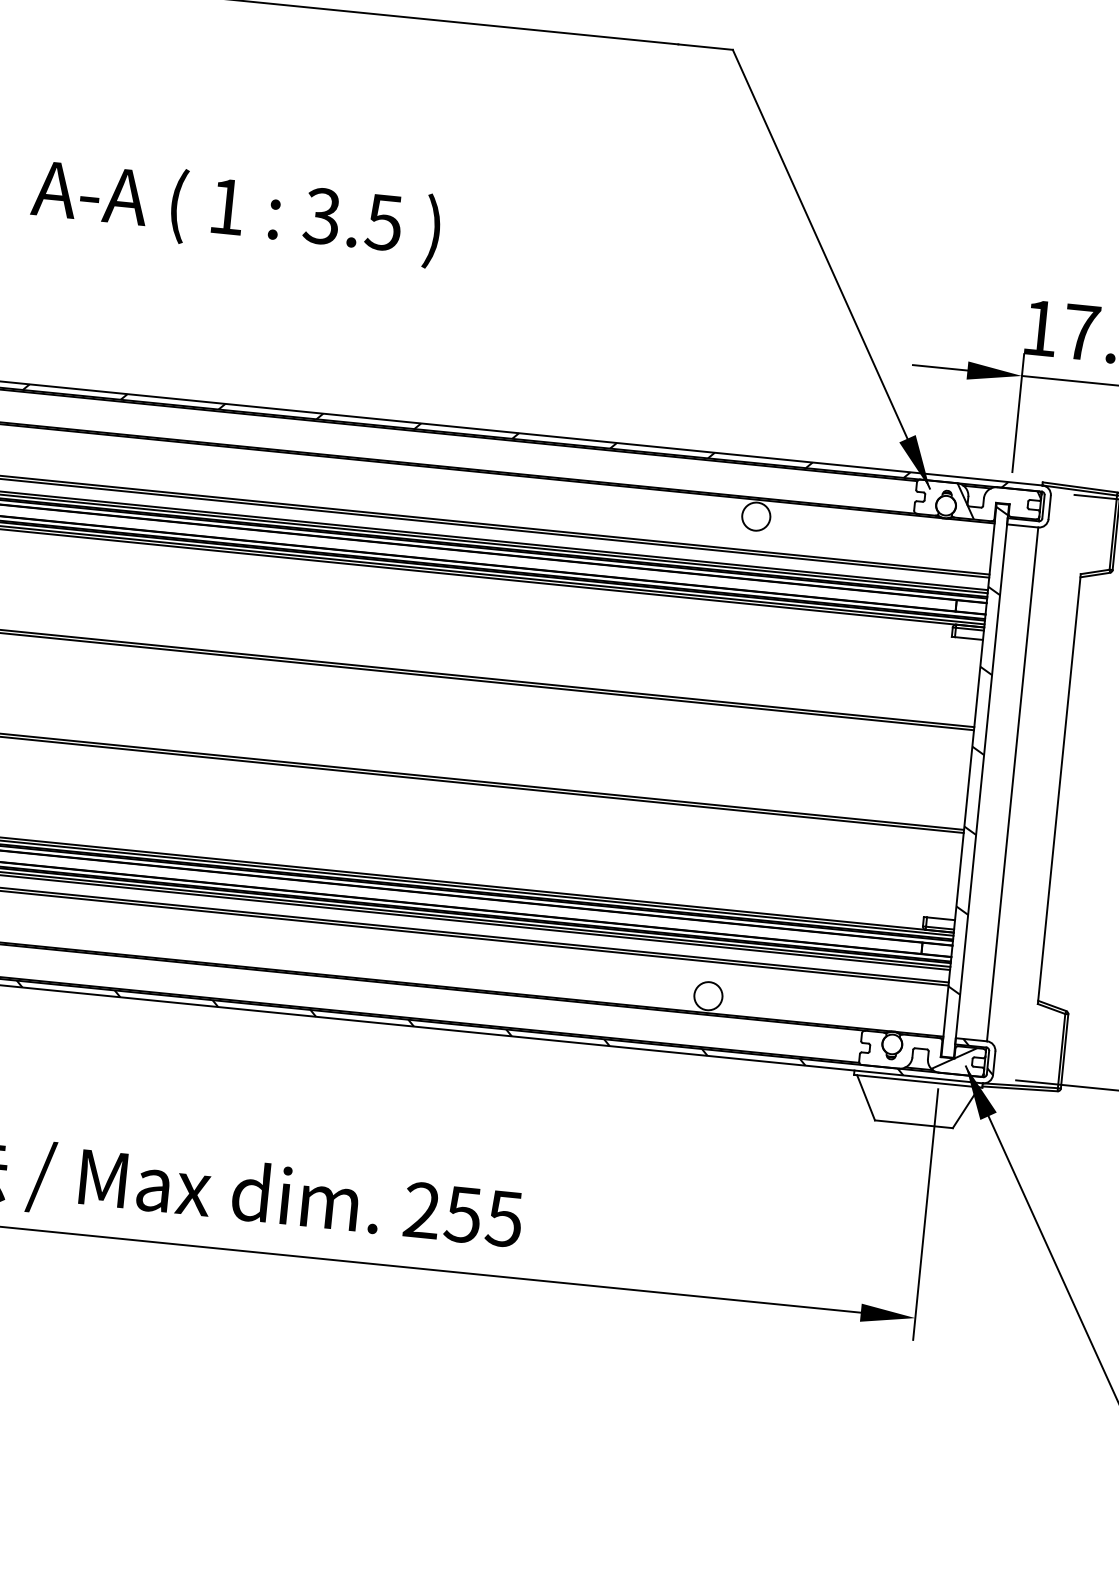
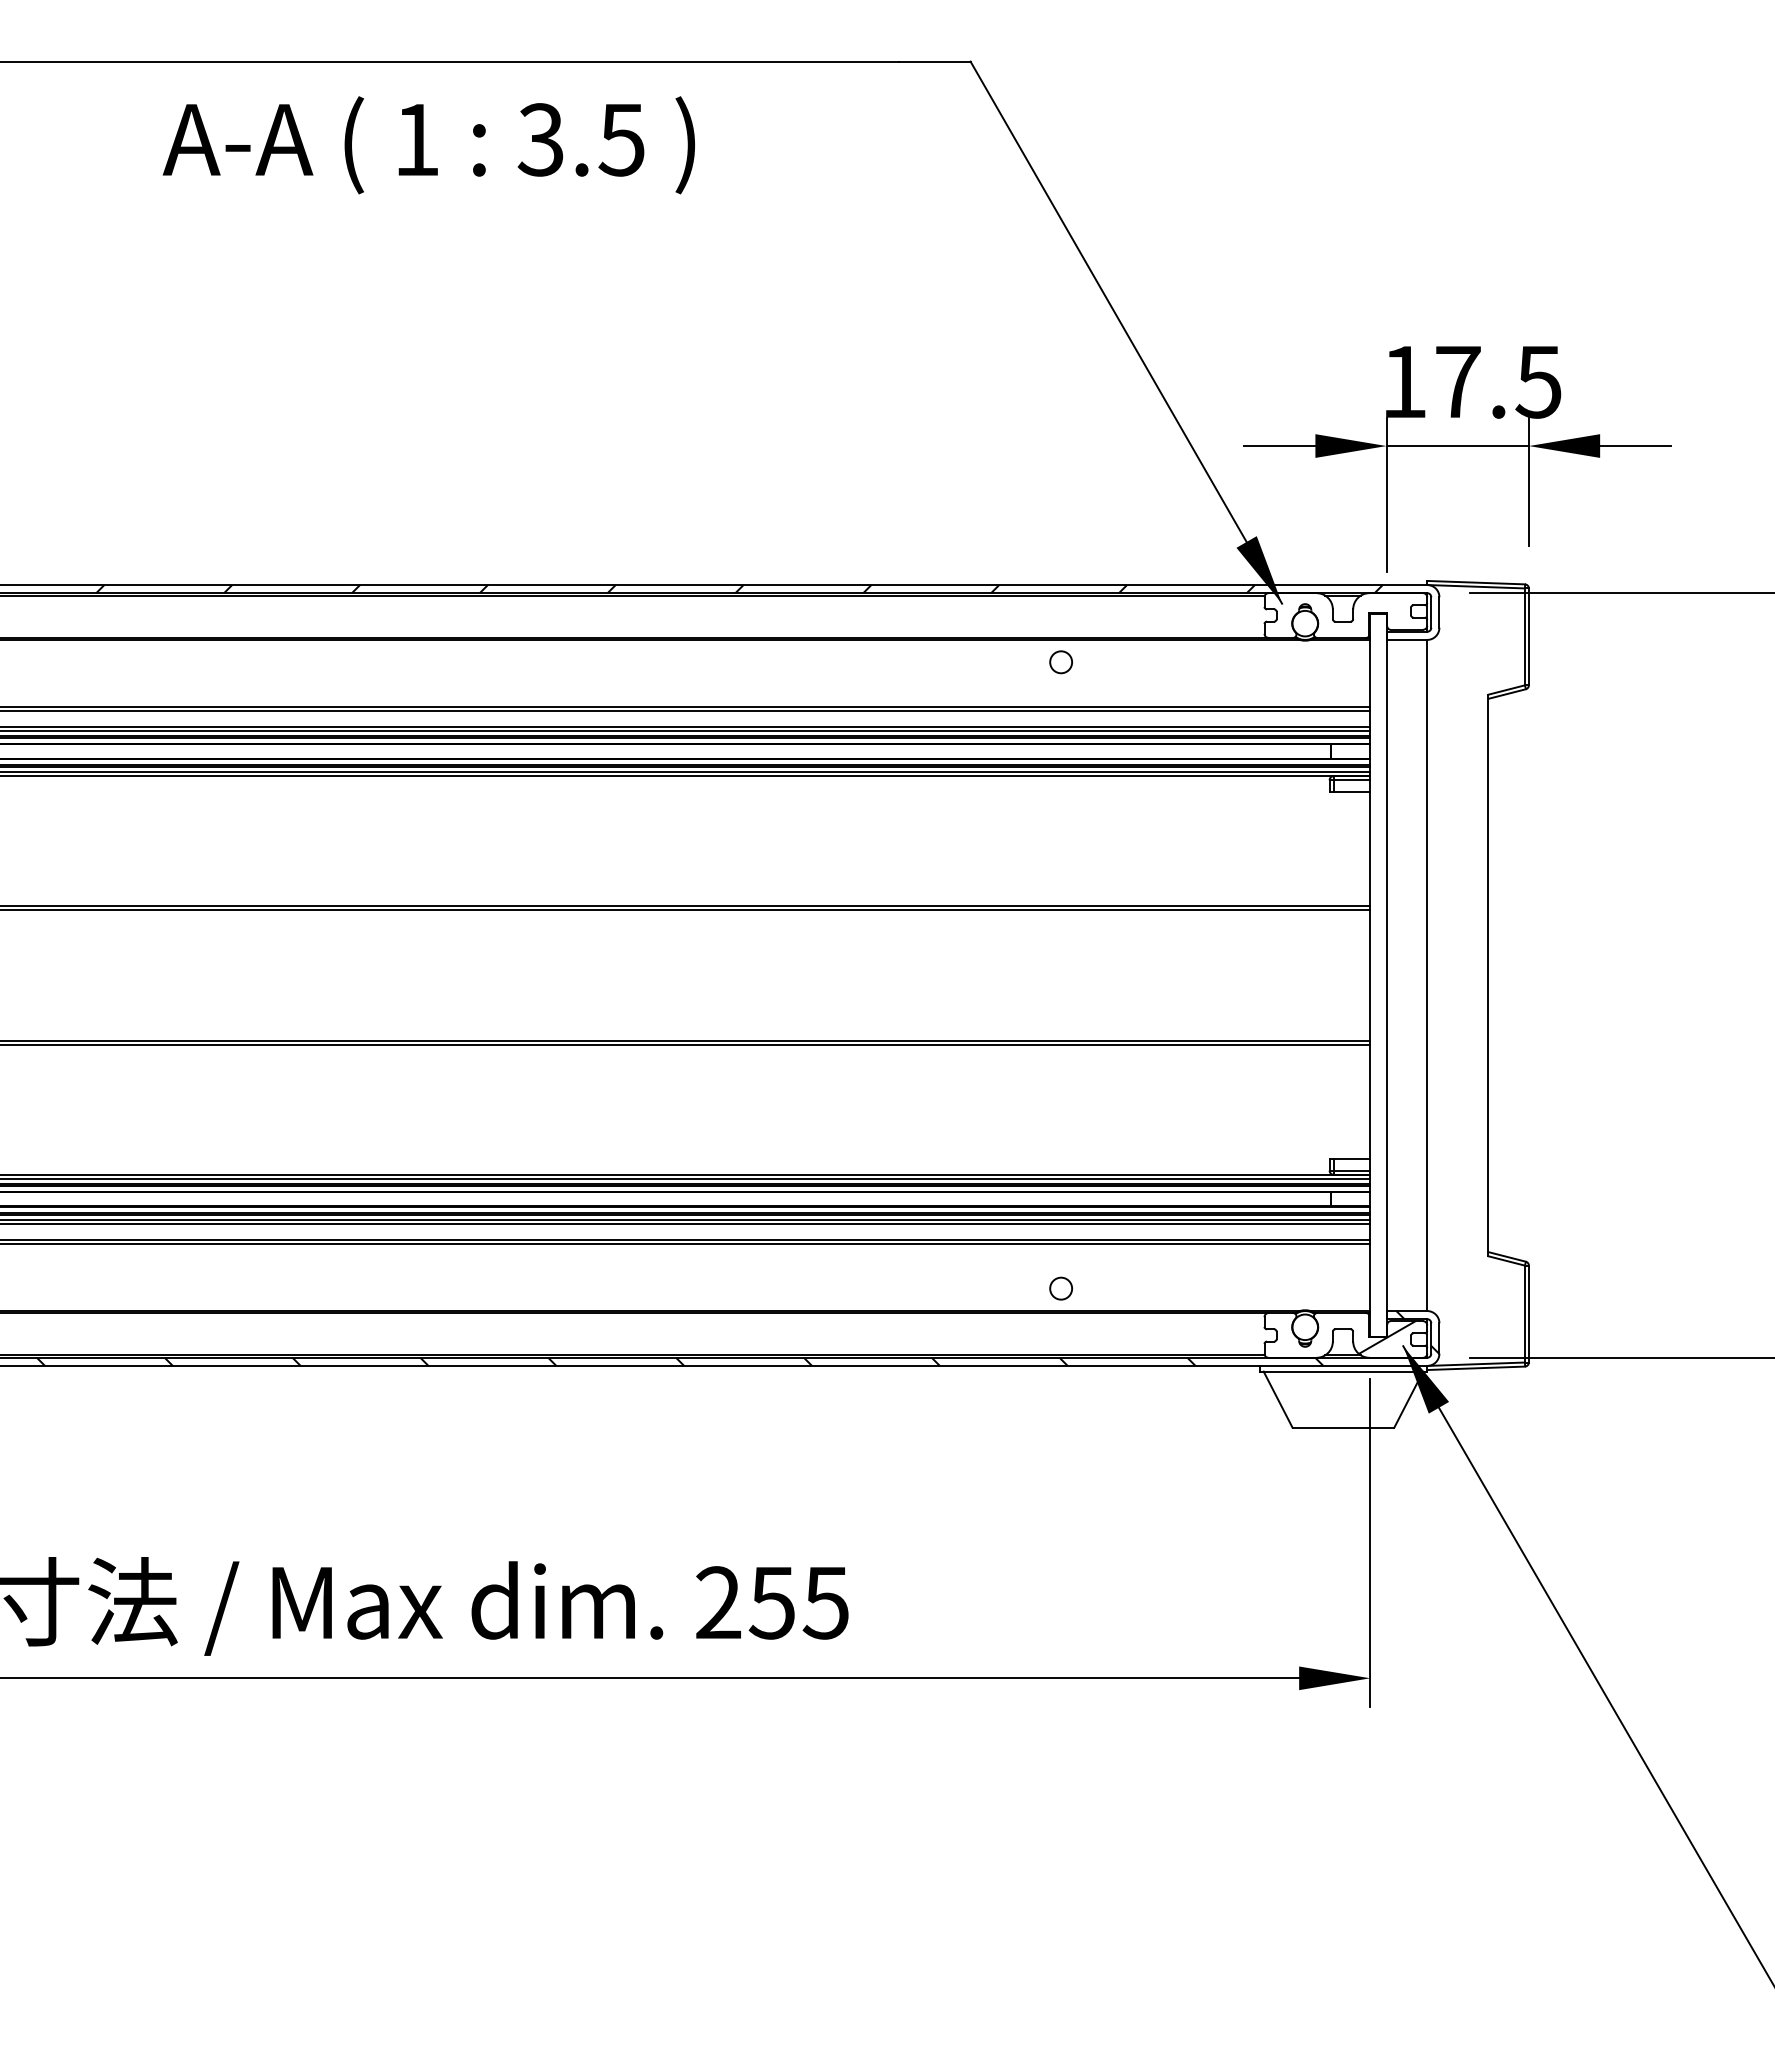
text: (235, 212) -> (428, 145), moved
hatch: (998, 504) -> (1372, 615), removed
circle: (755, 516) -> (1060, 662), size x0.6
hatch: (978, 750) -> (1378, 936), removed
circle: (707, 996) -> (1060, 1288), size x0.6

